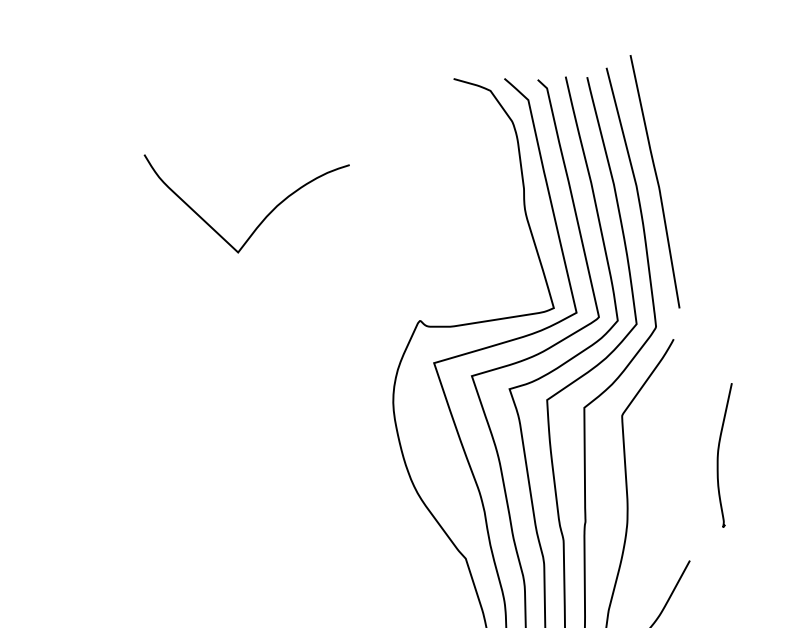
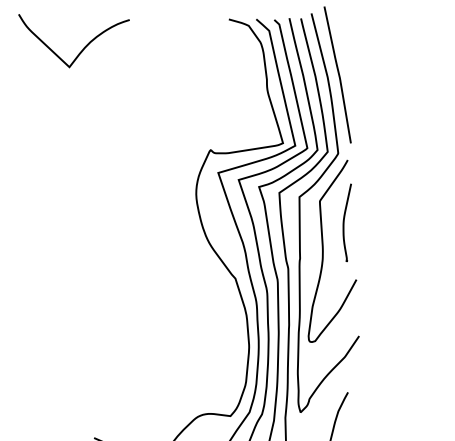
curve: (264, 216) -> (83, 47), moved
curve: (719, 454) -> (344, 222), moved

